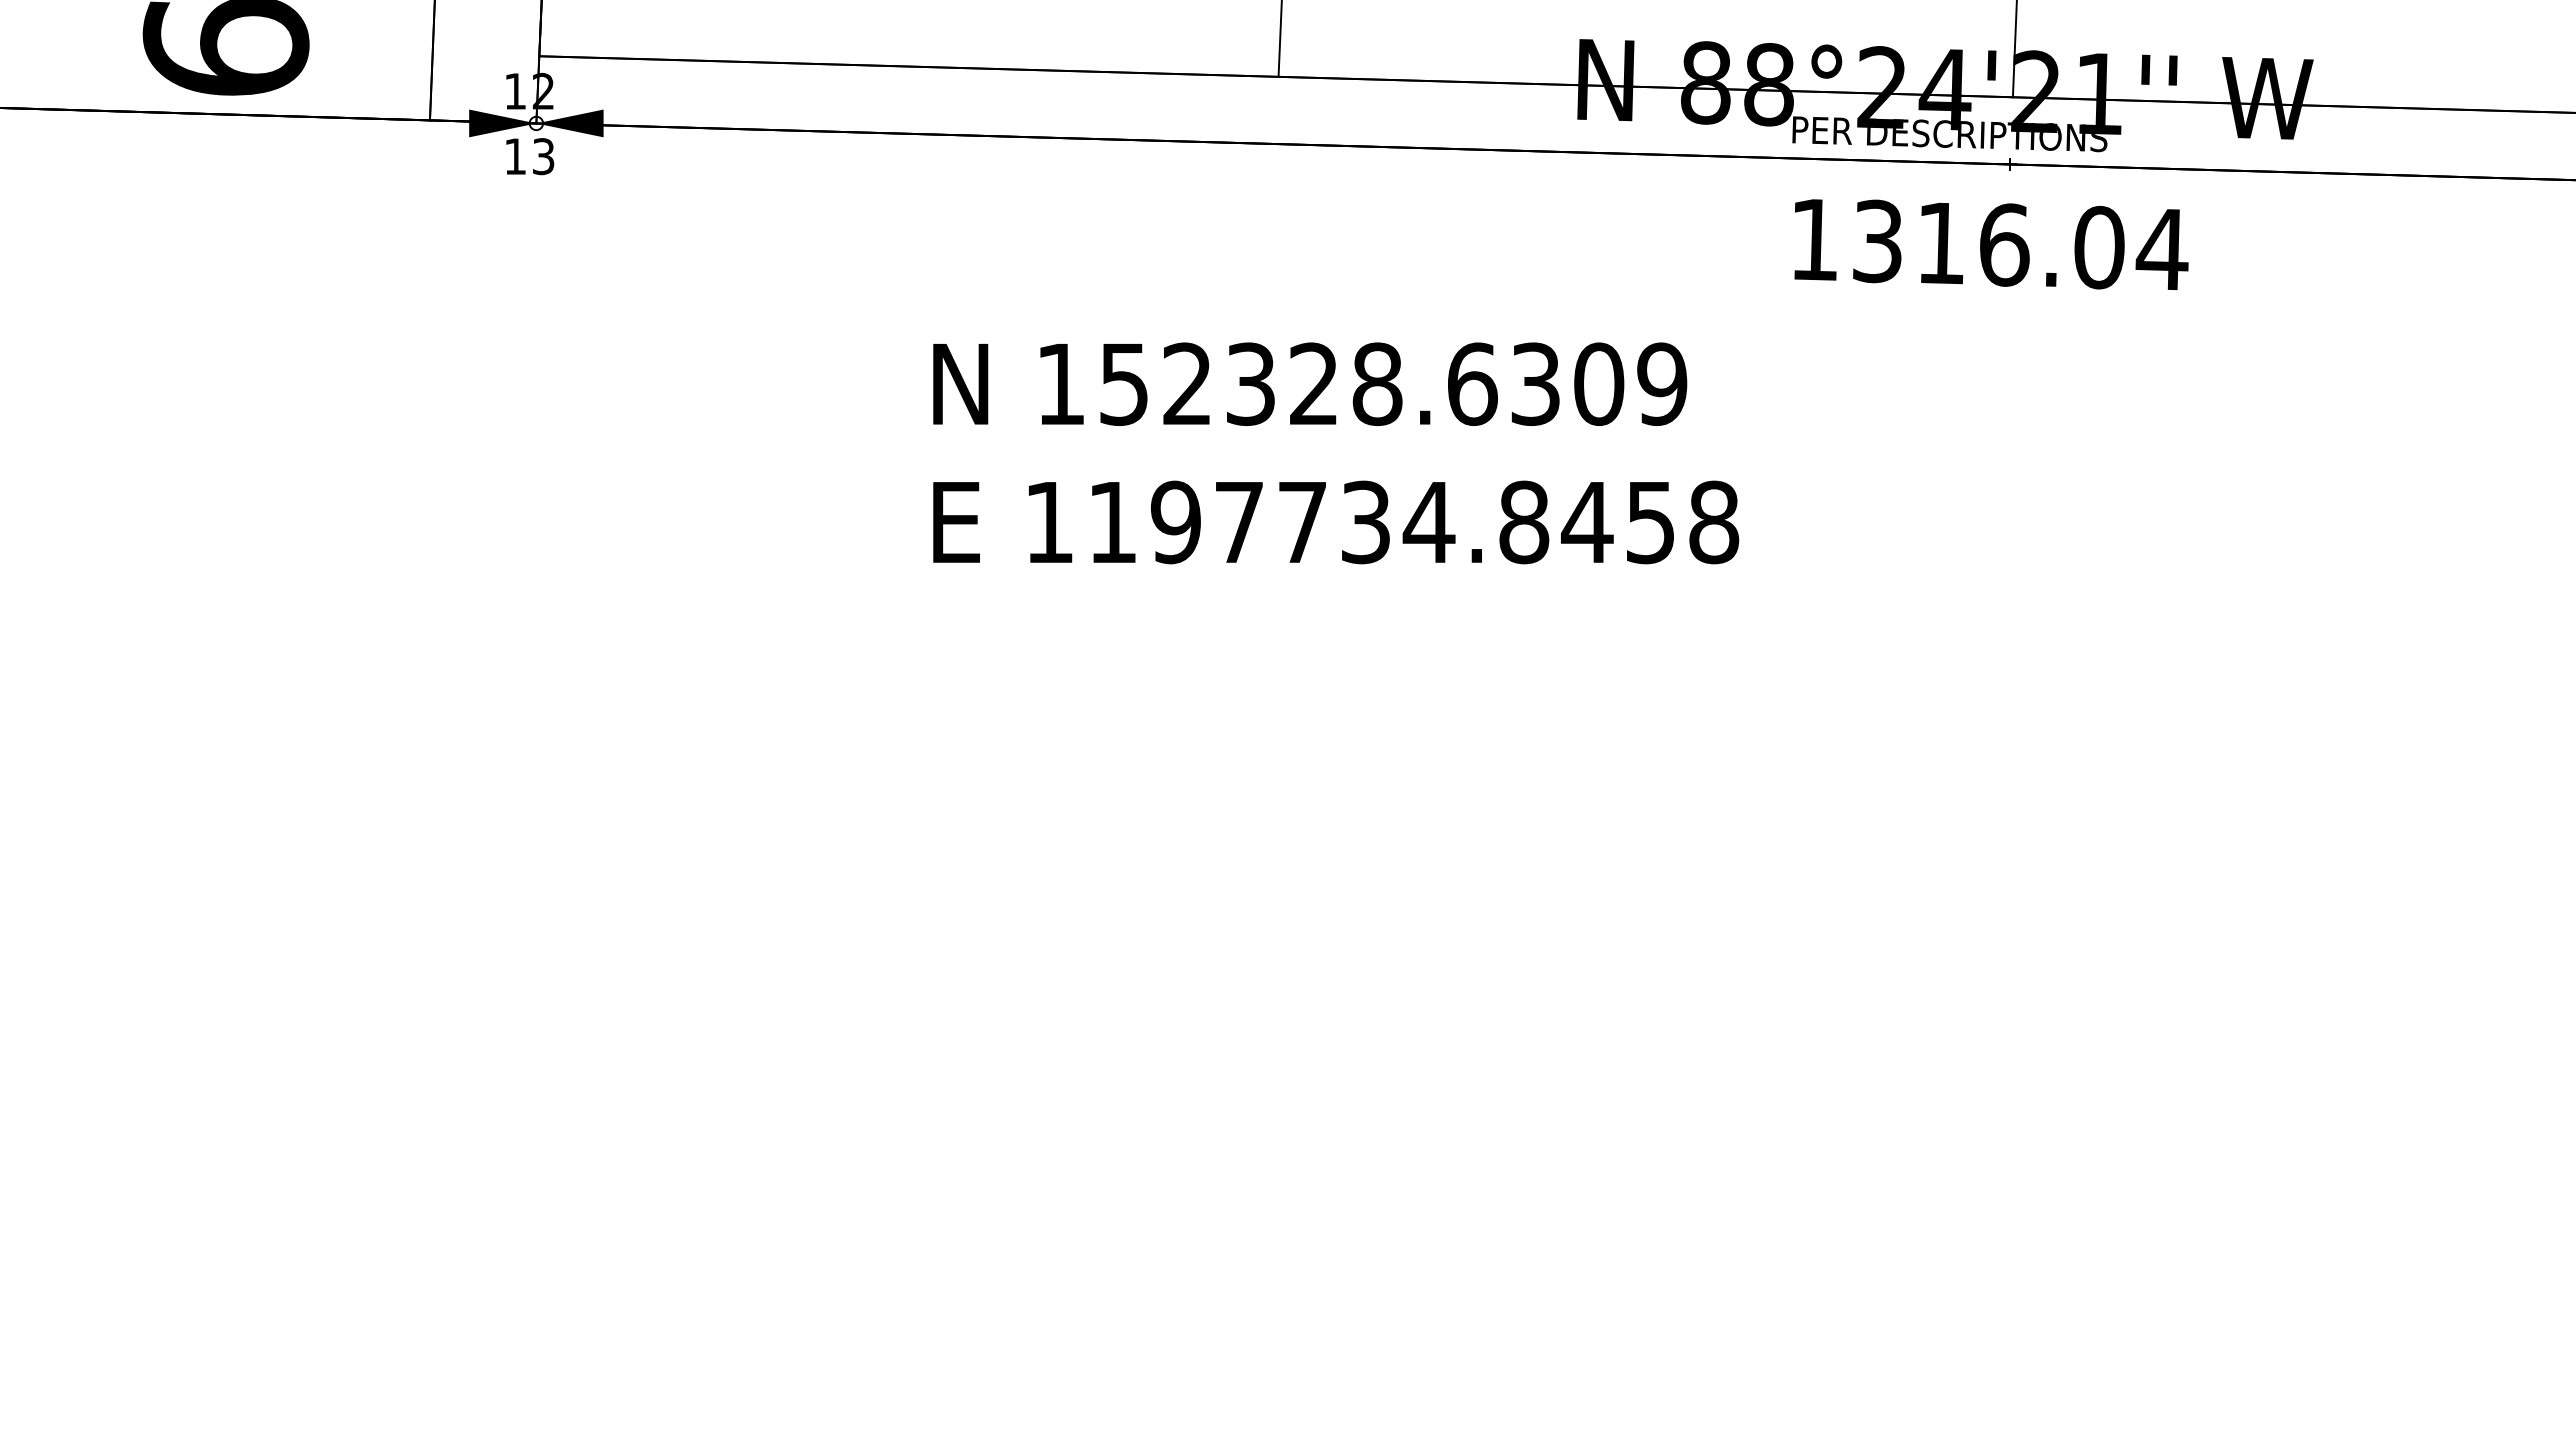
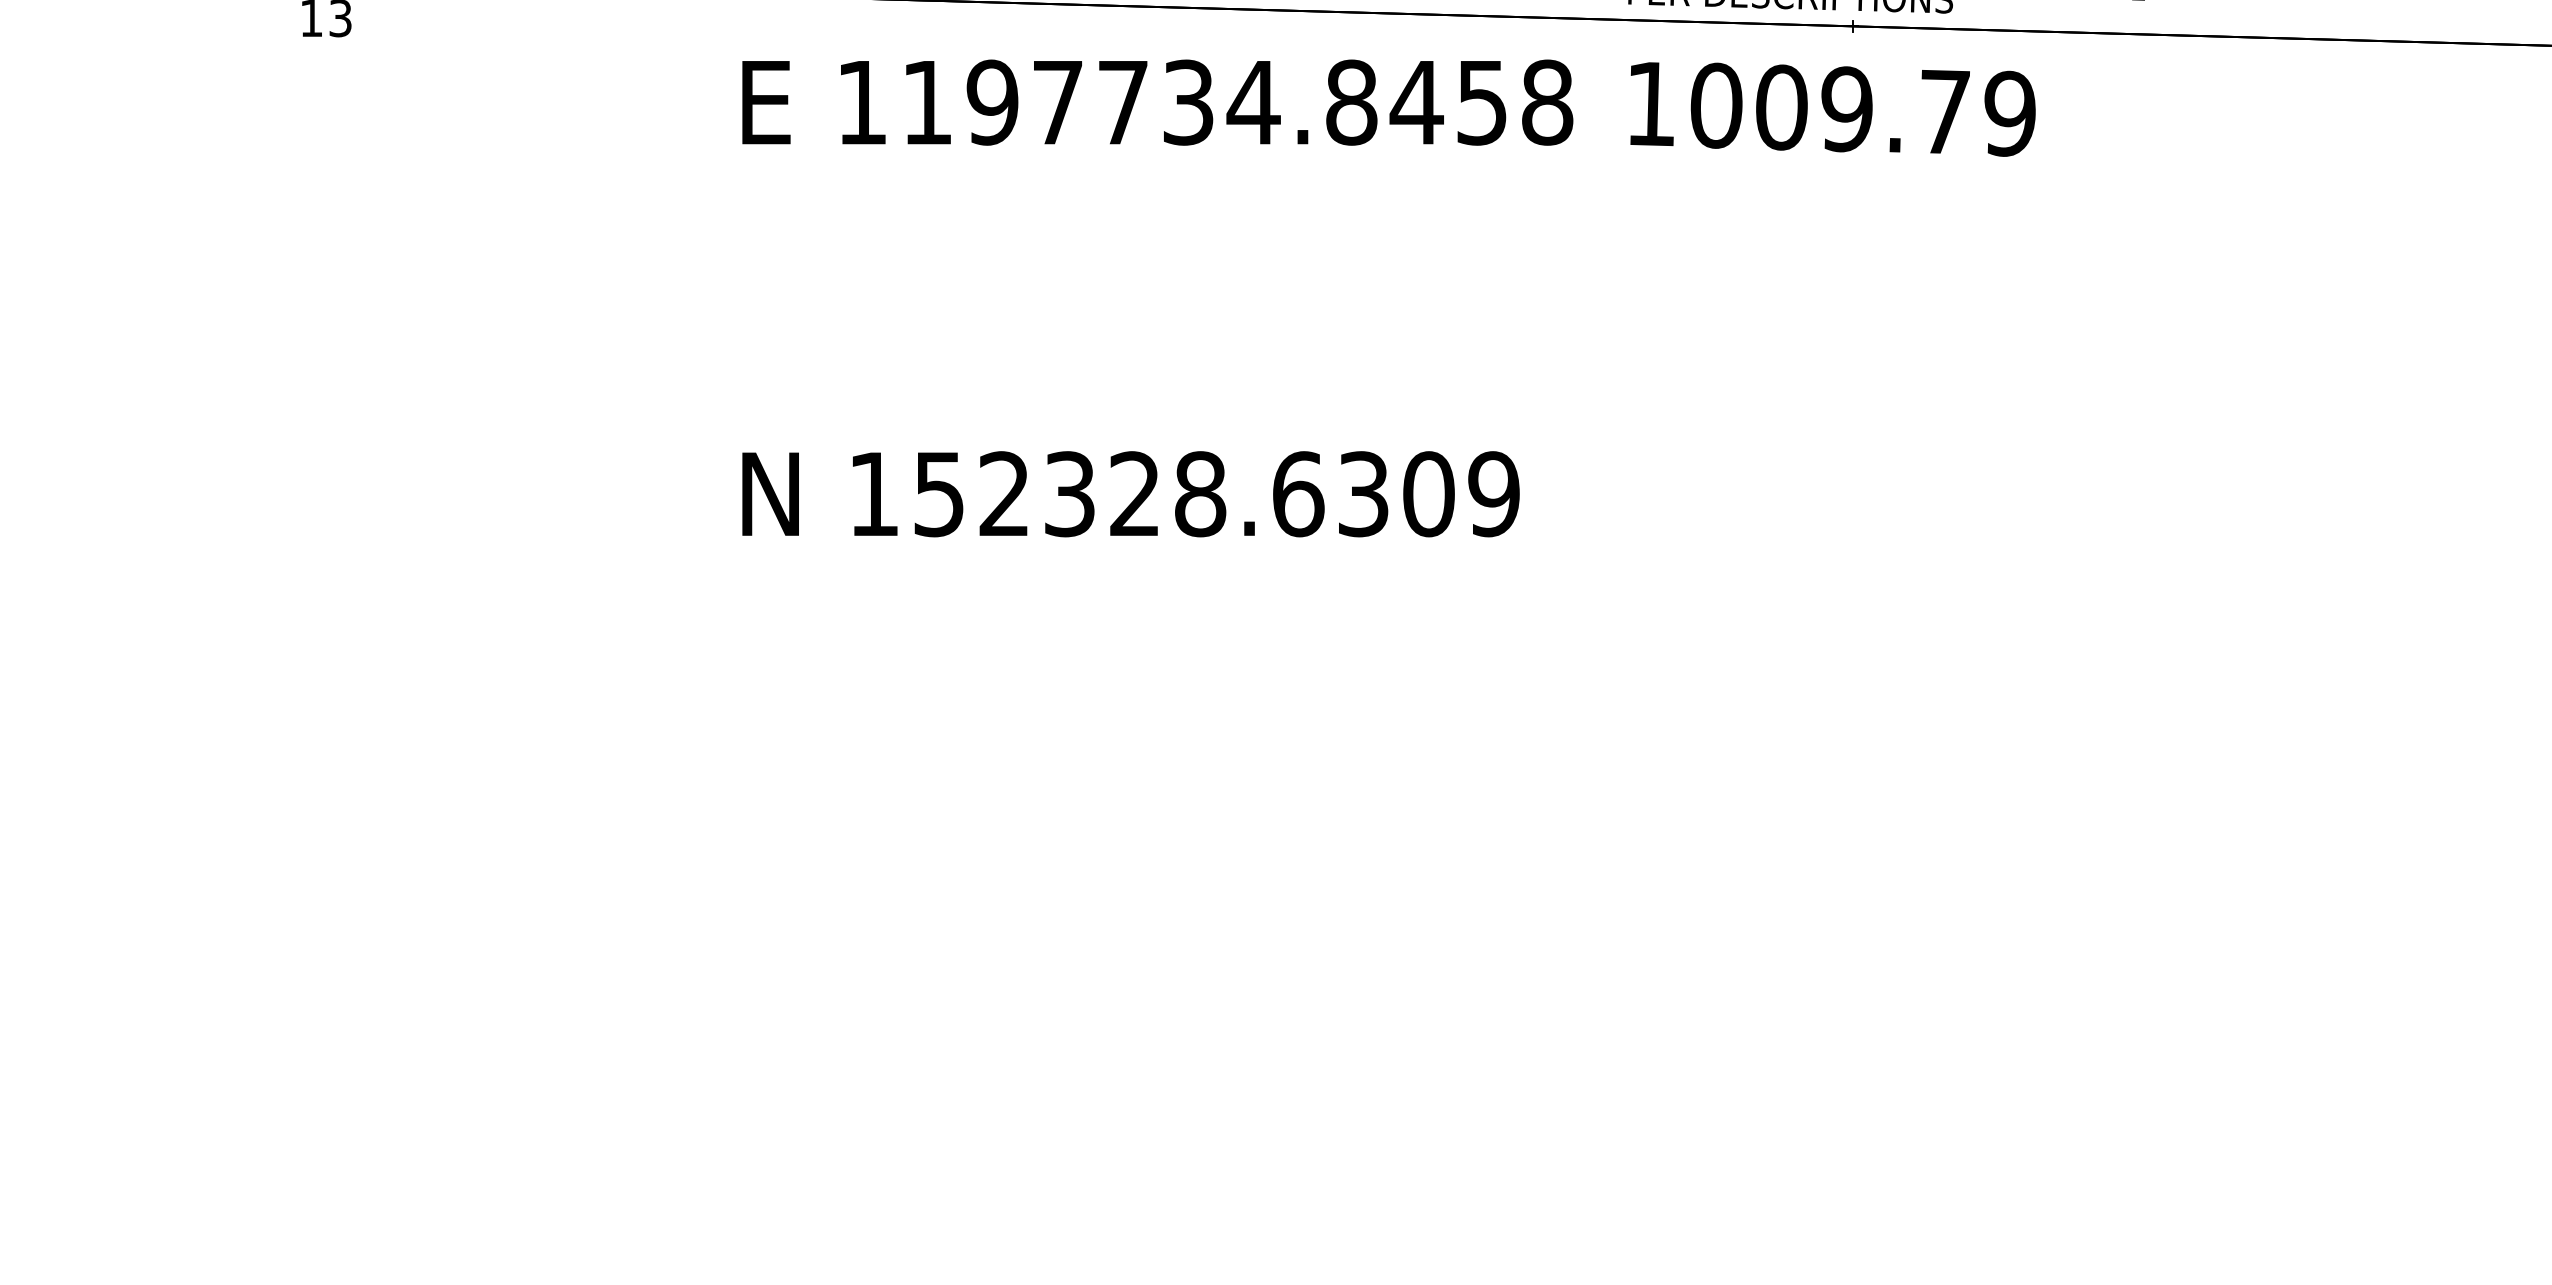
text: (2020, 245) -> (1863, 109), 1316.04 -> 1009.79
text: (1310, 383) -> (1131, 493), moved
text: (1336, 522) -> (1158, 102), moved

